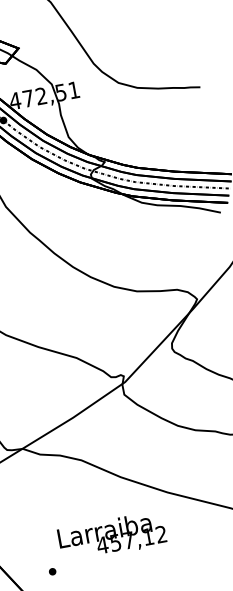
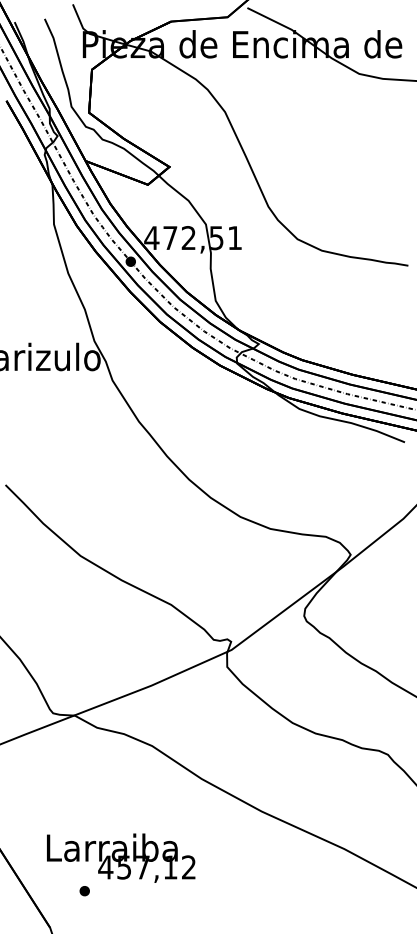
text: (112, 536) -> (121, 857), moved

